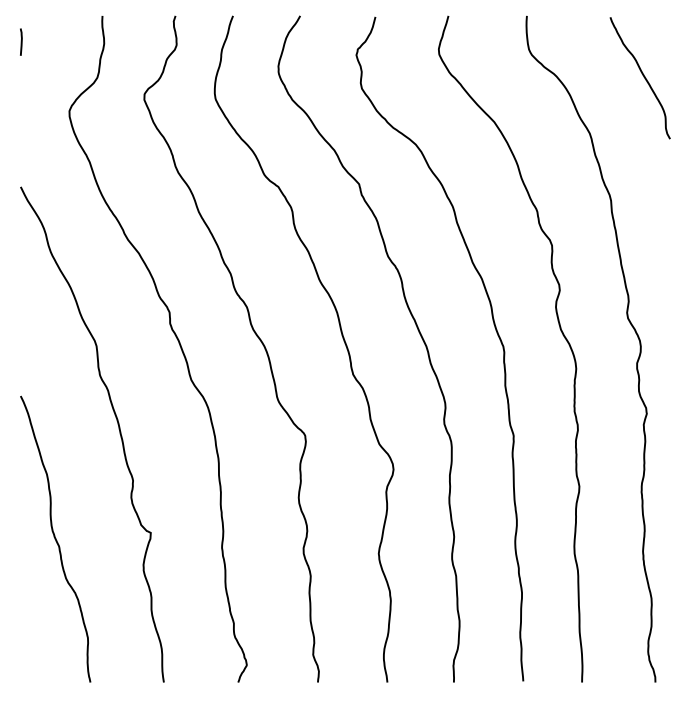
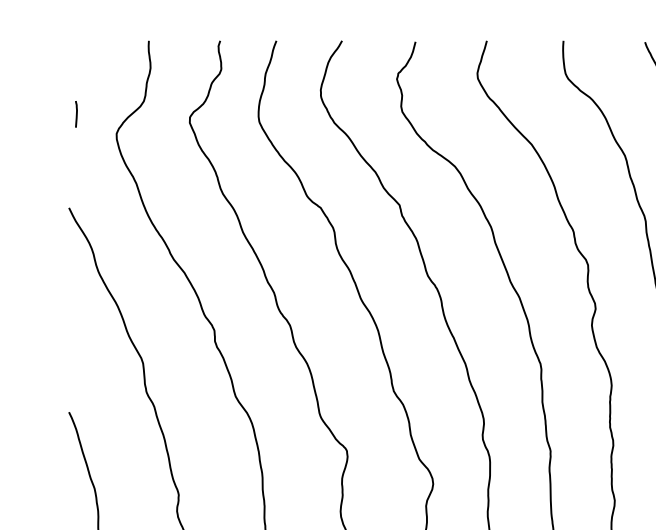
line: (21, 41) -> (76, 113), moved

